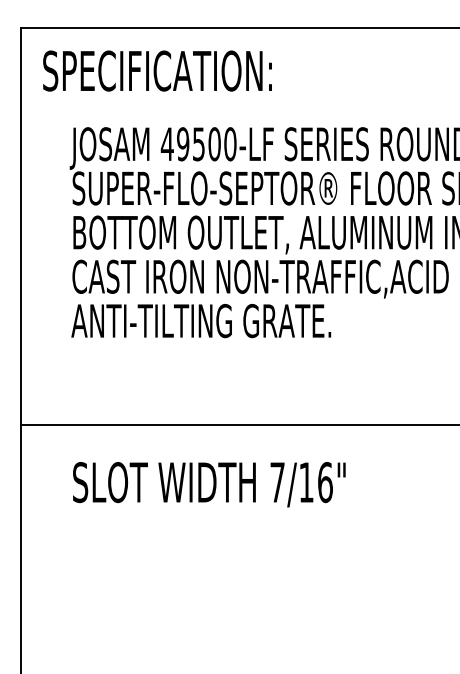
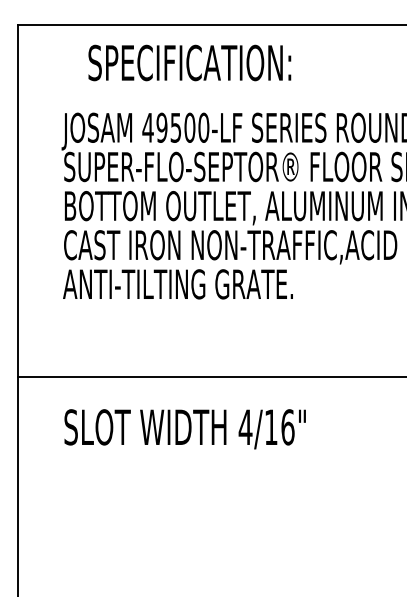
text: (157, 70) -> (189, 62), moved
text: (277, 482) -> (245, 427), 7/16" -> 4/16"

